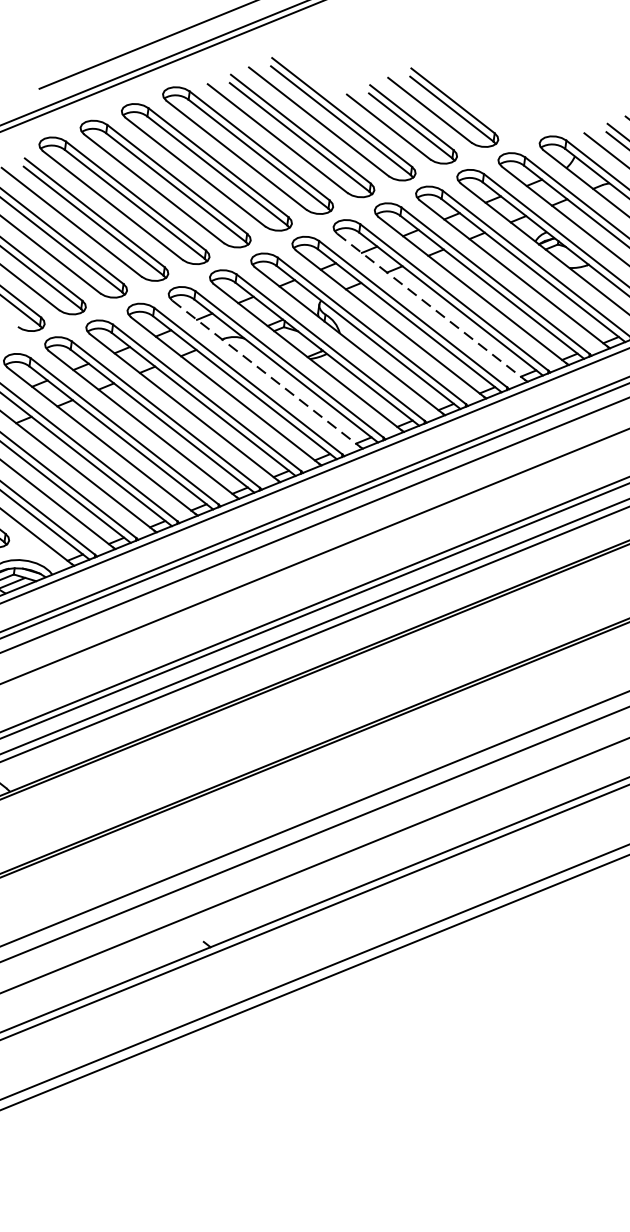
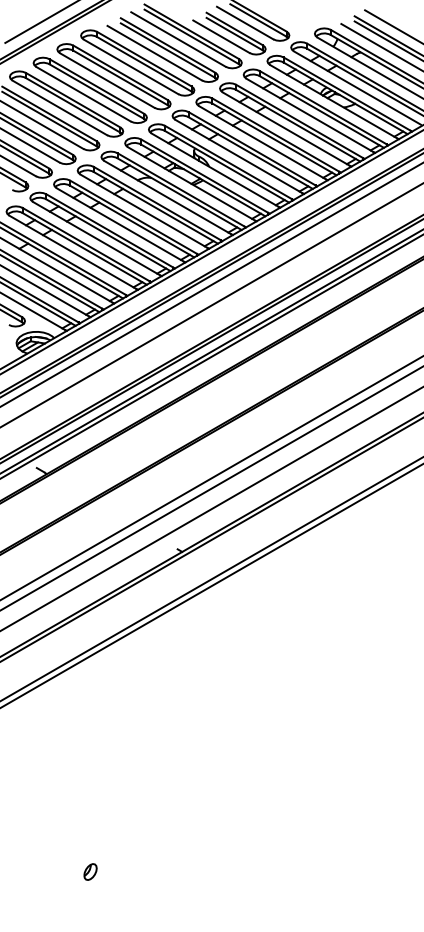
line: (432, 308) -> (263, 143), dashed -> solid
line: (267, 373) -> (168, 197), dashed -> solid

